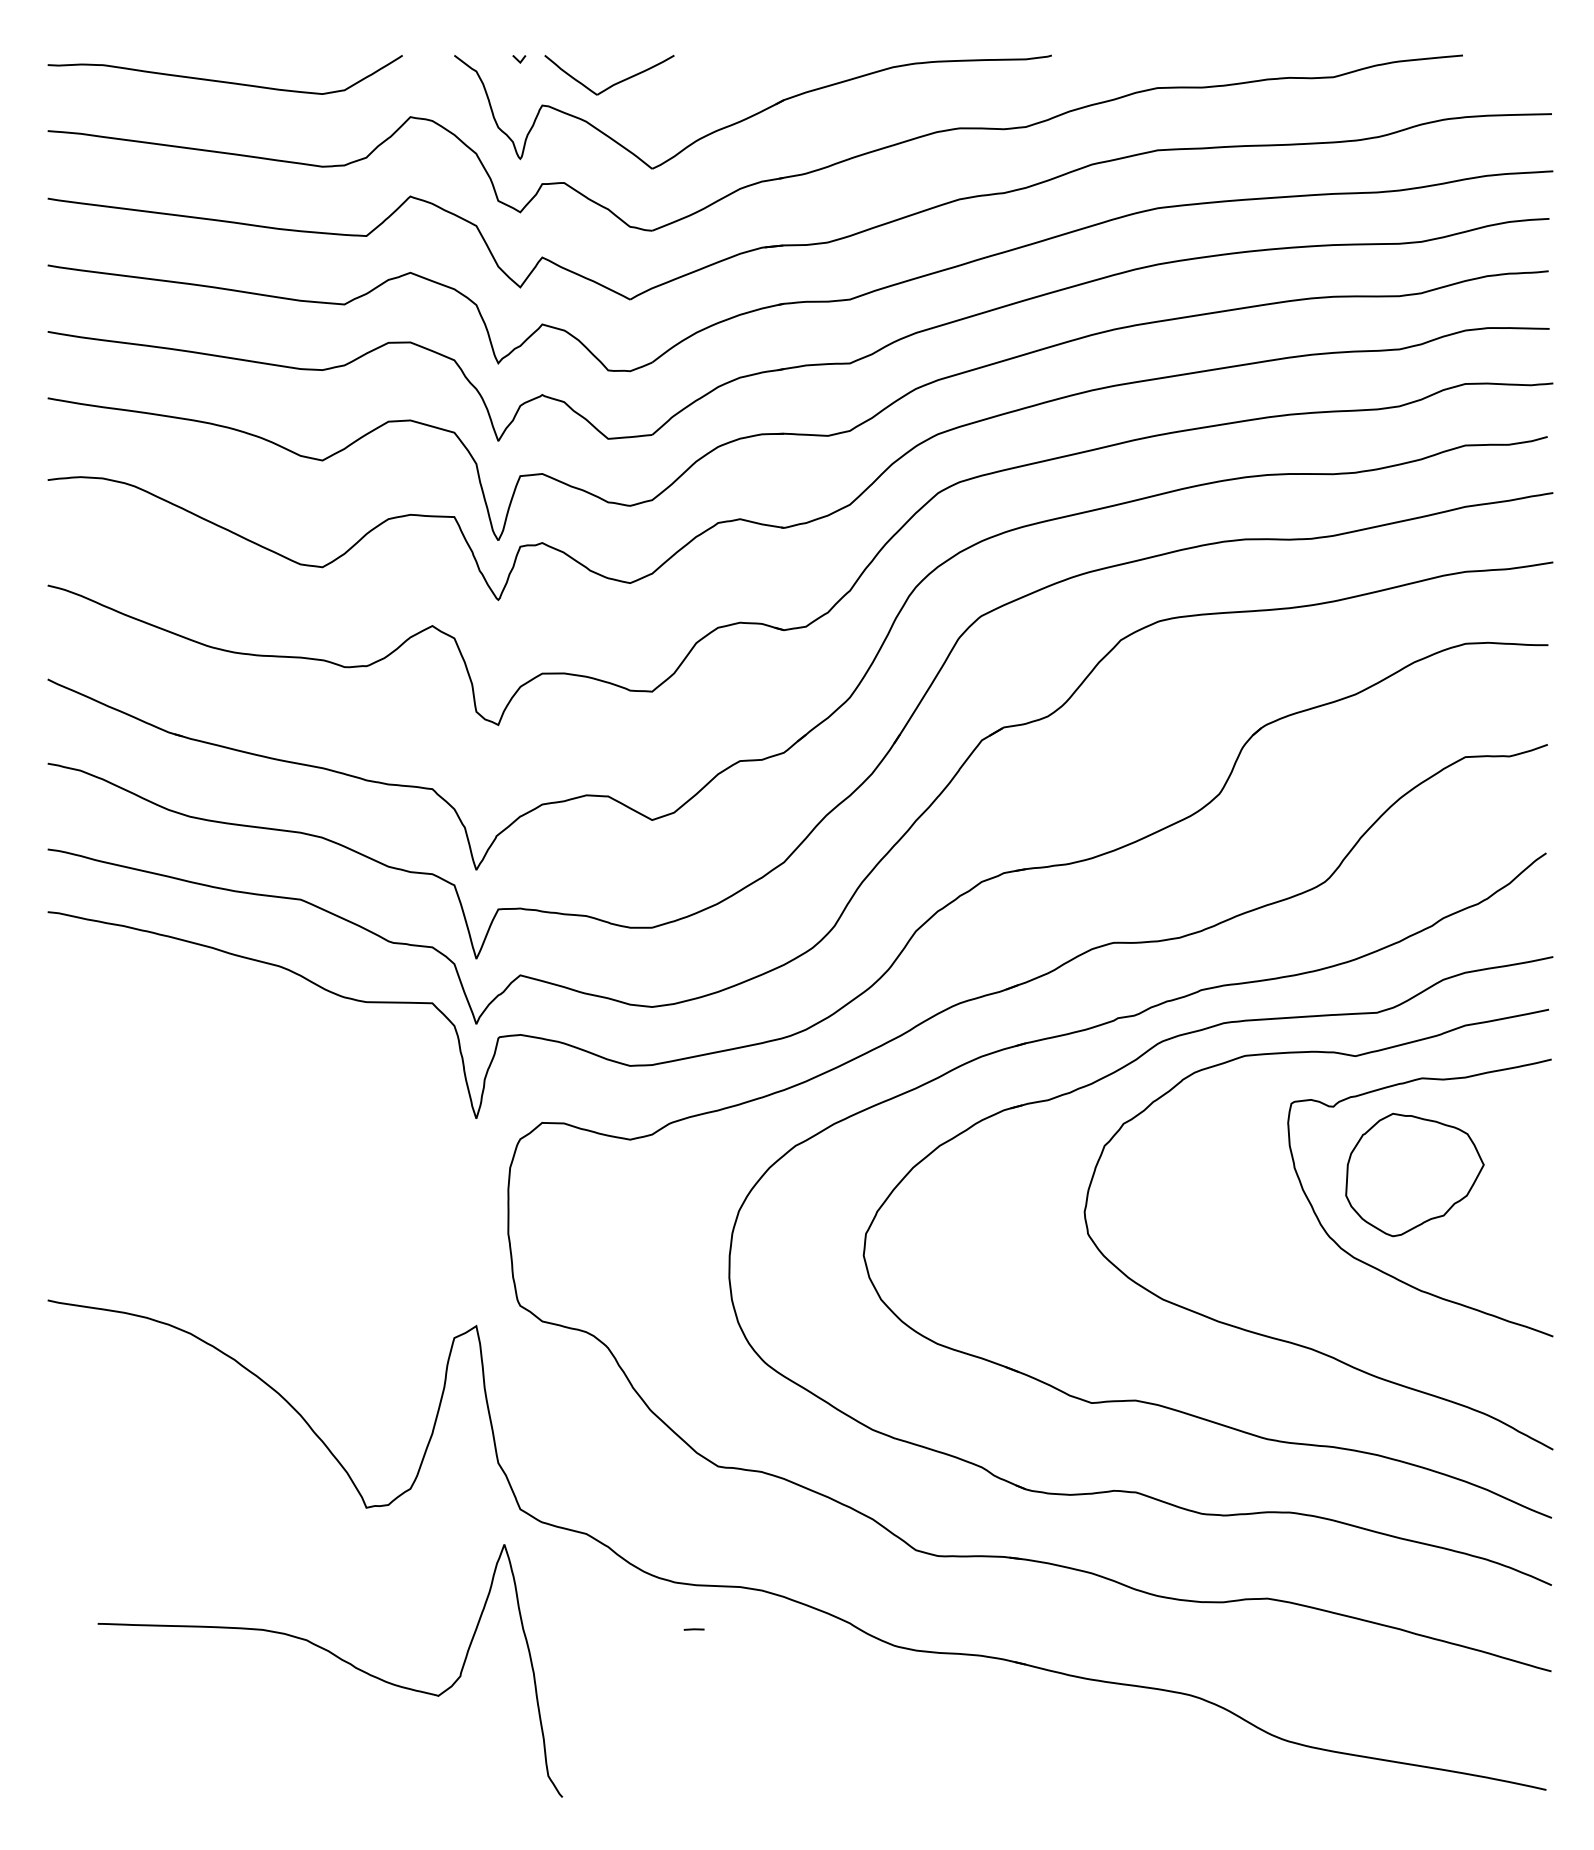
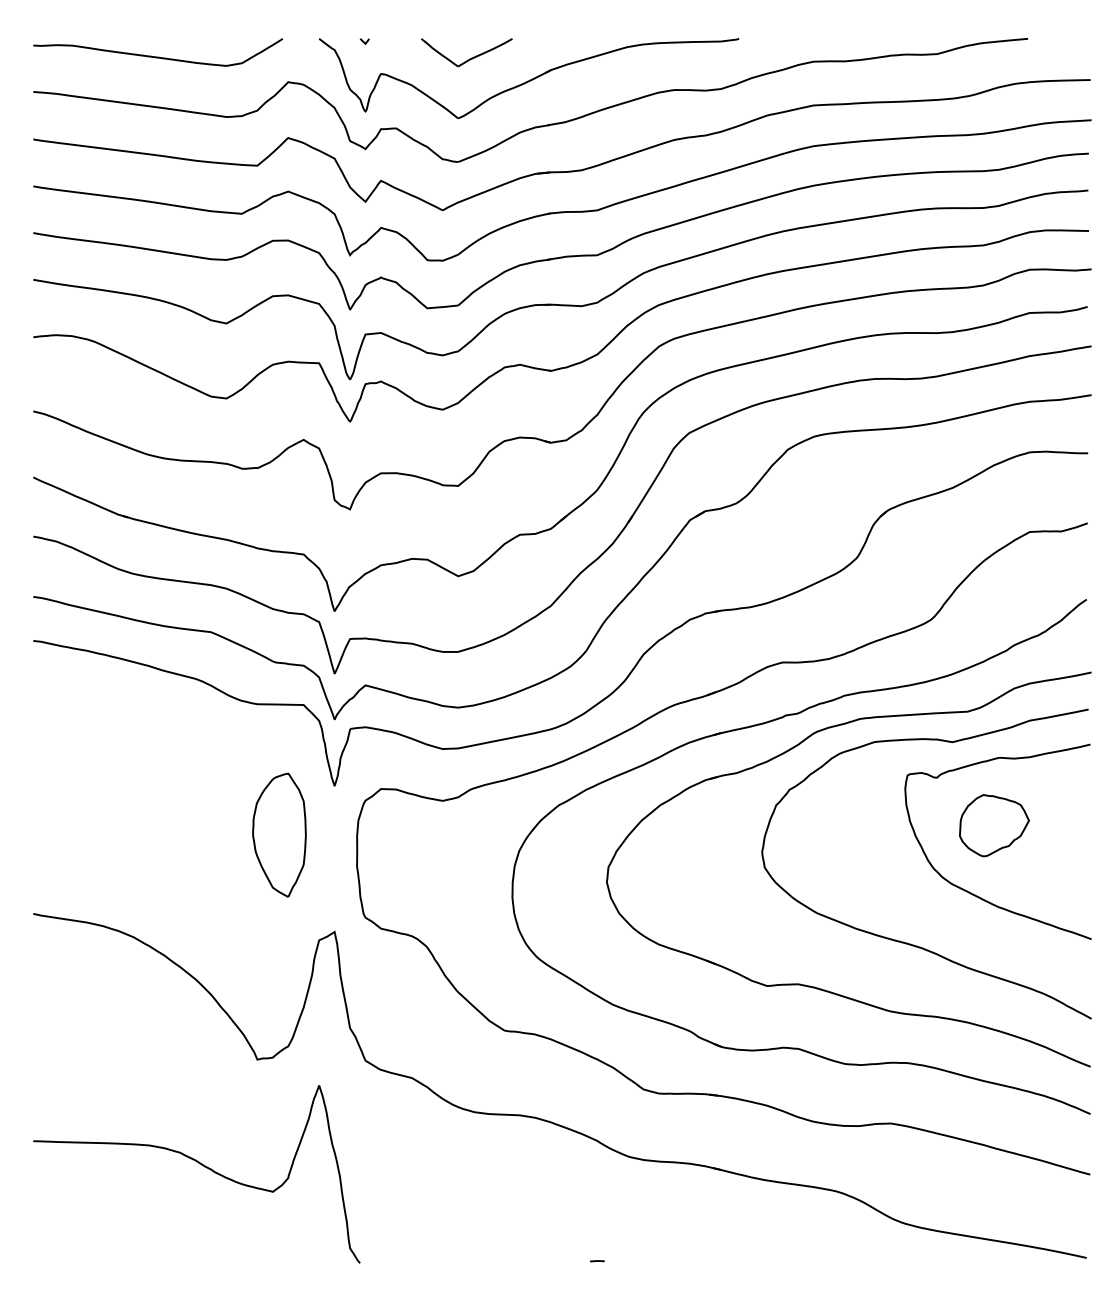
part: (614, 83) -> (470, 58), moved
part: (1415, 1174) -> (994, 825), size x0.71
part: (397, 1188) -> (279, 835), added
line: (693, 1629) -> (596, 1261), moved
curve: (339, 1659) -> (203, 1166), moved

